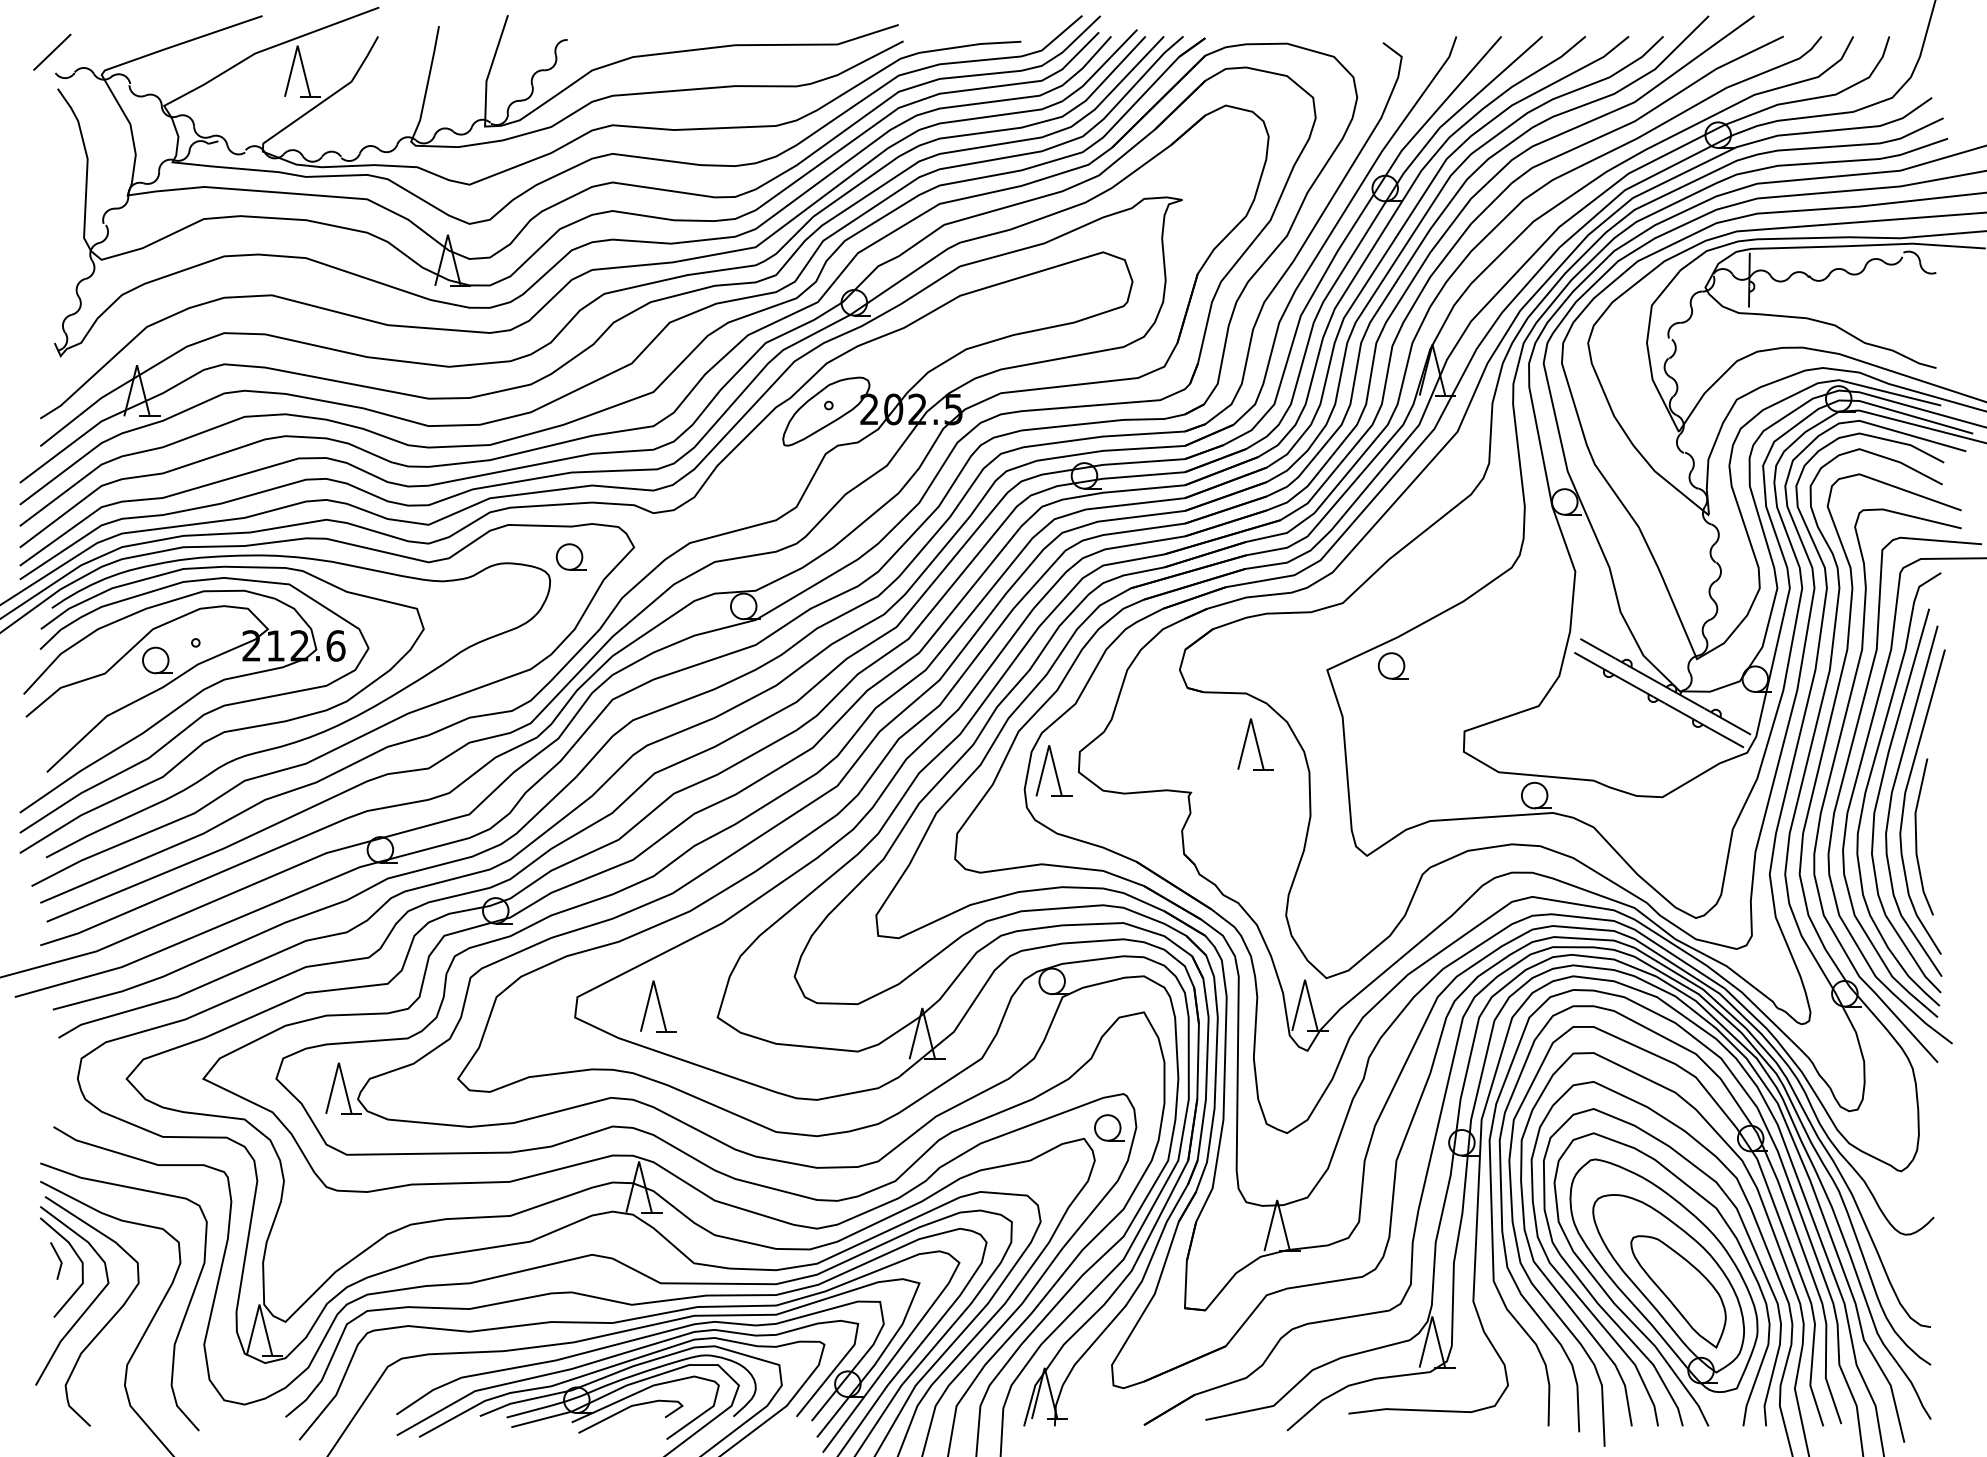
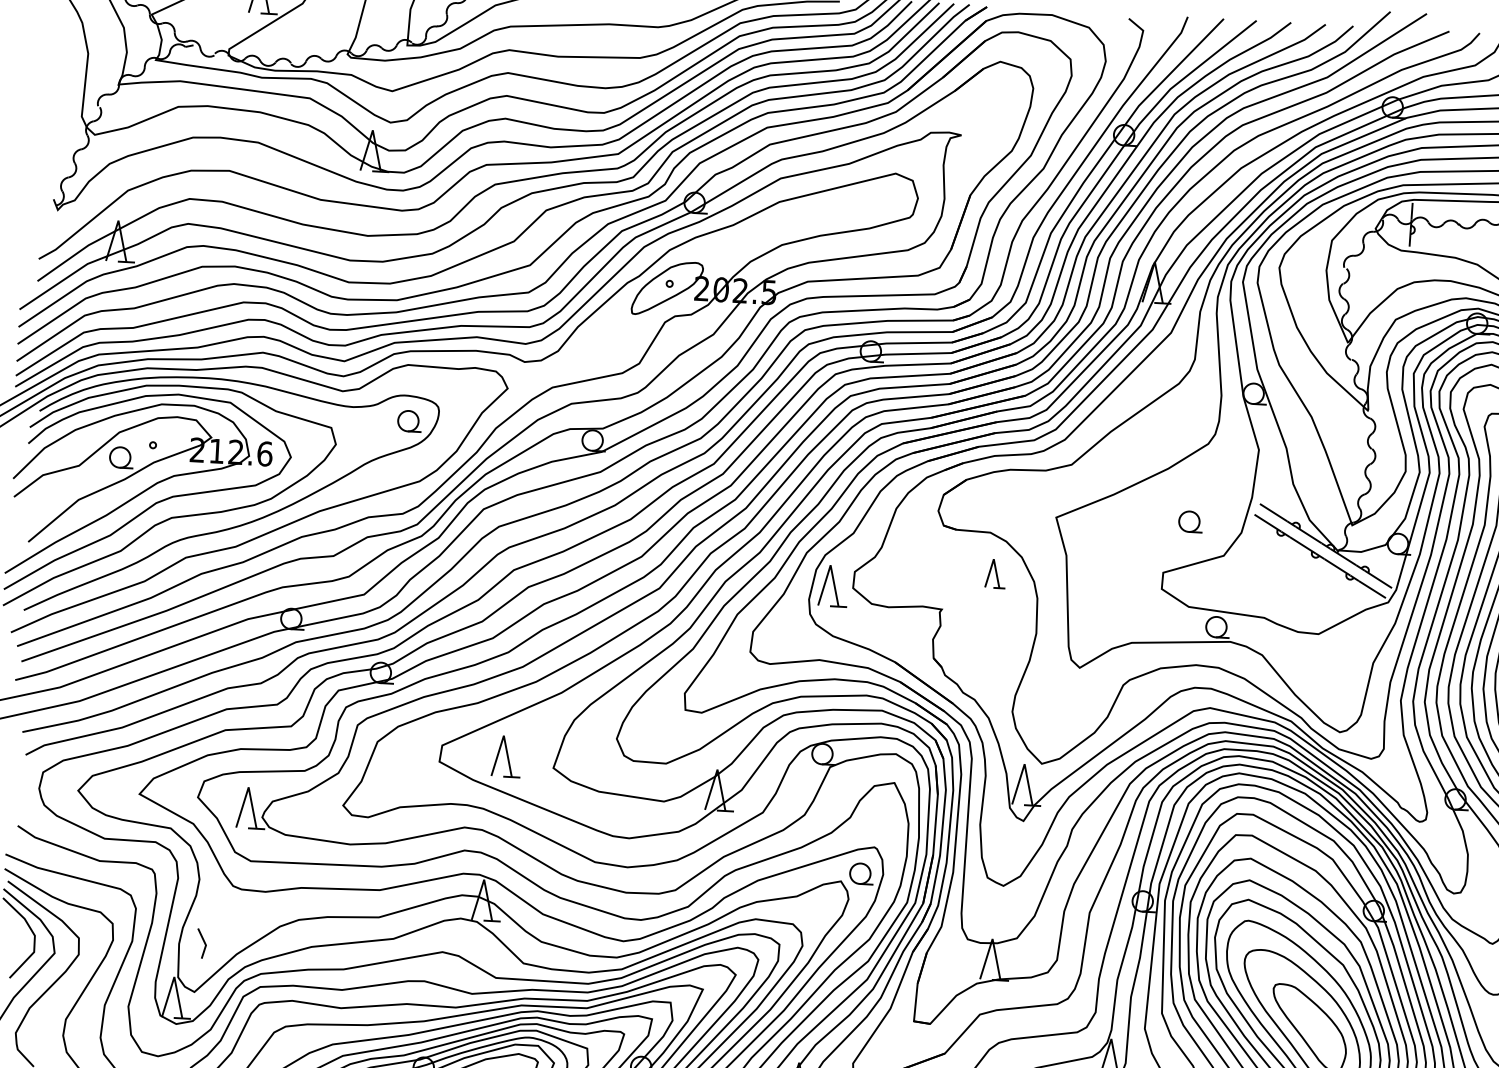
part: (570, 556) -> (409, 420), moved
part: (1392, 665) -> (1190, 521), moved
part: (1255, 744) -> (995, 573), size x0.7
line: (58, 1259) -> (203, 942), moved

